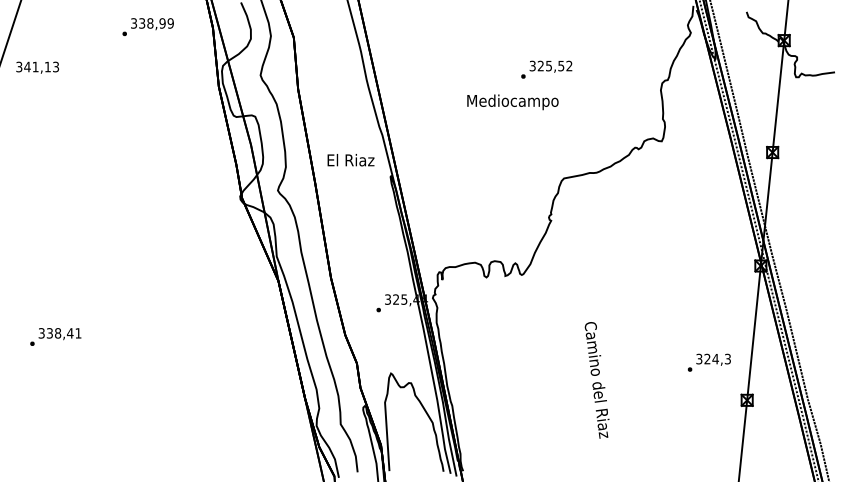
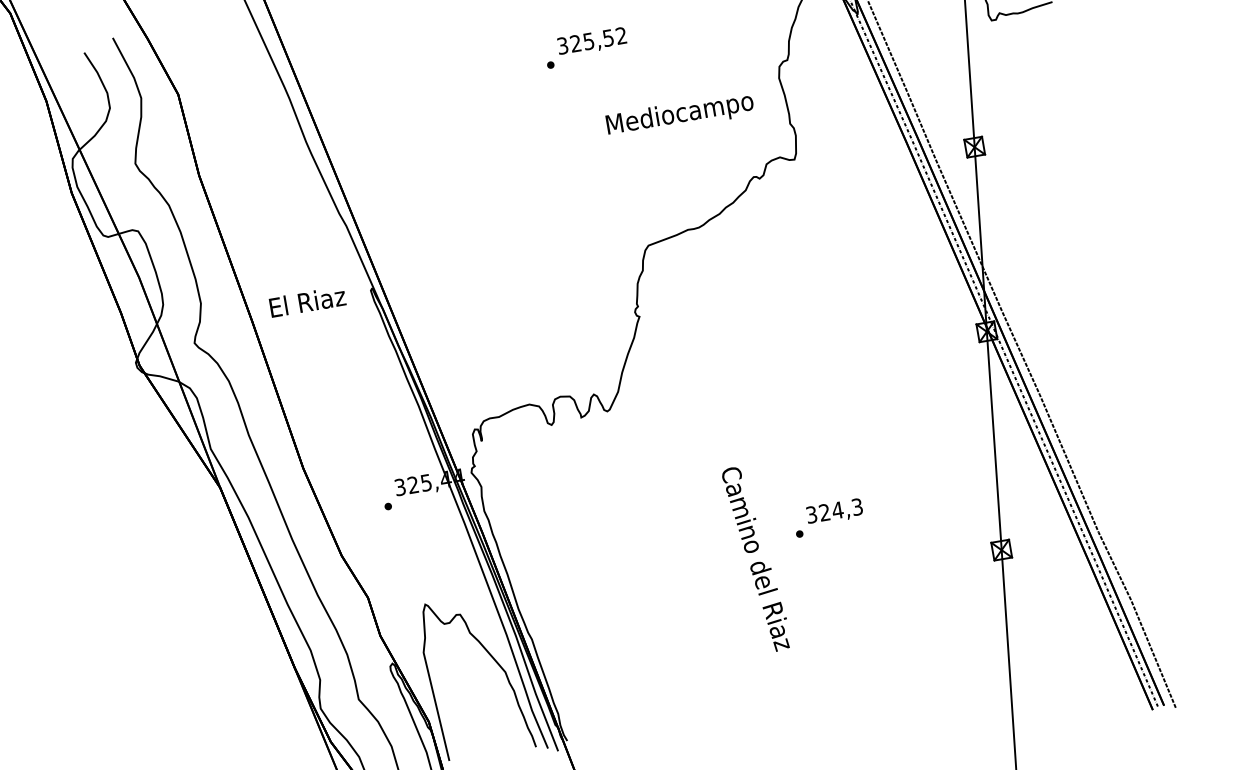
text: (546, 69) -> (585, 47), moved
text: (512, 102) -> (679, 115), moved
text: (350, 160) -> (306, 302), moved
text: (708, 362) -> (827, 517), moved

